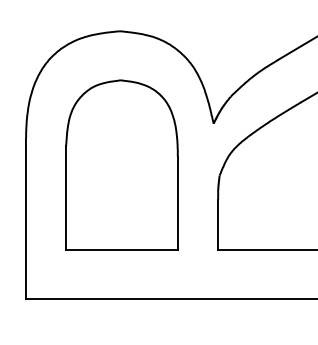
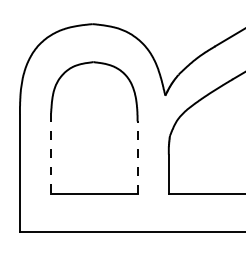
line: (66, 198) -> (51, 153), solid -> dashed
line: (177, 203) -> (137, 157), solid -> dashed

